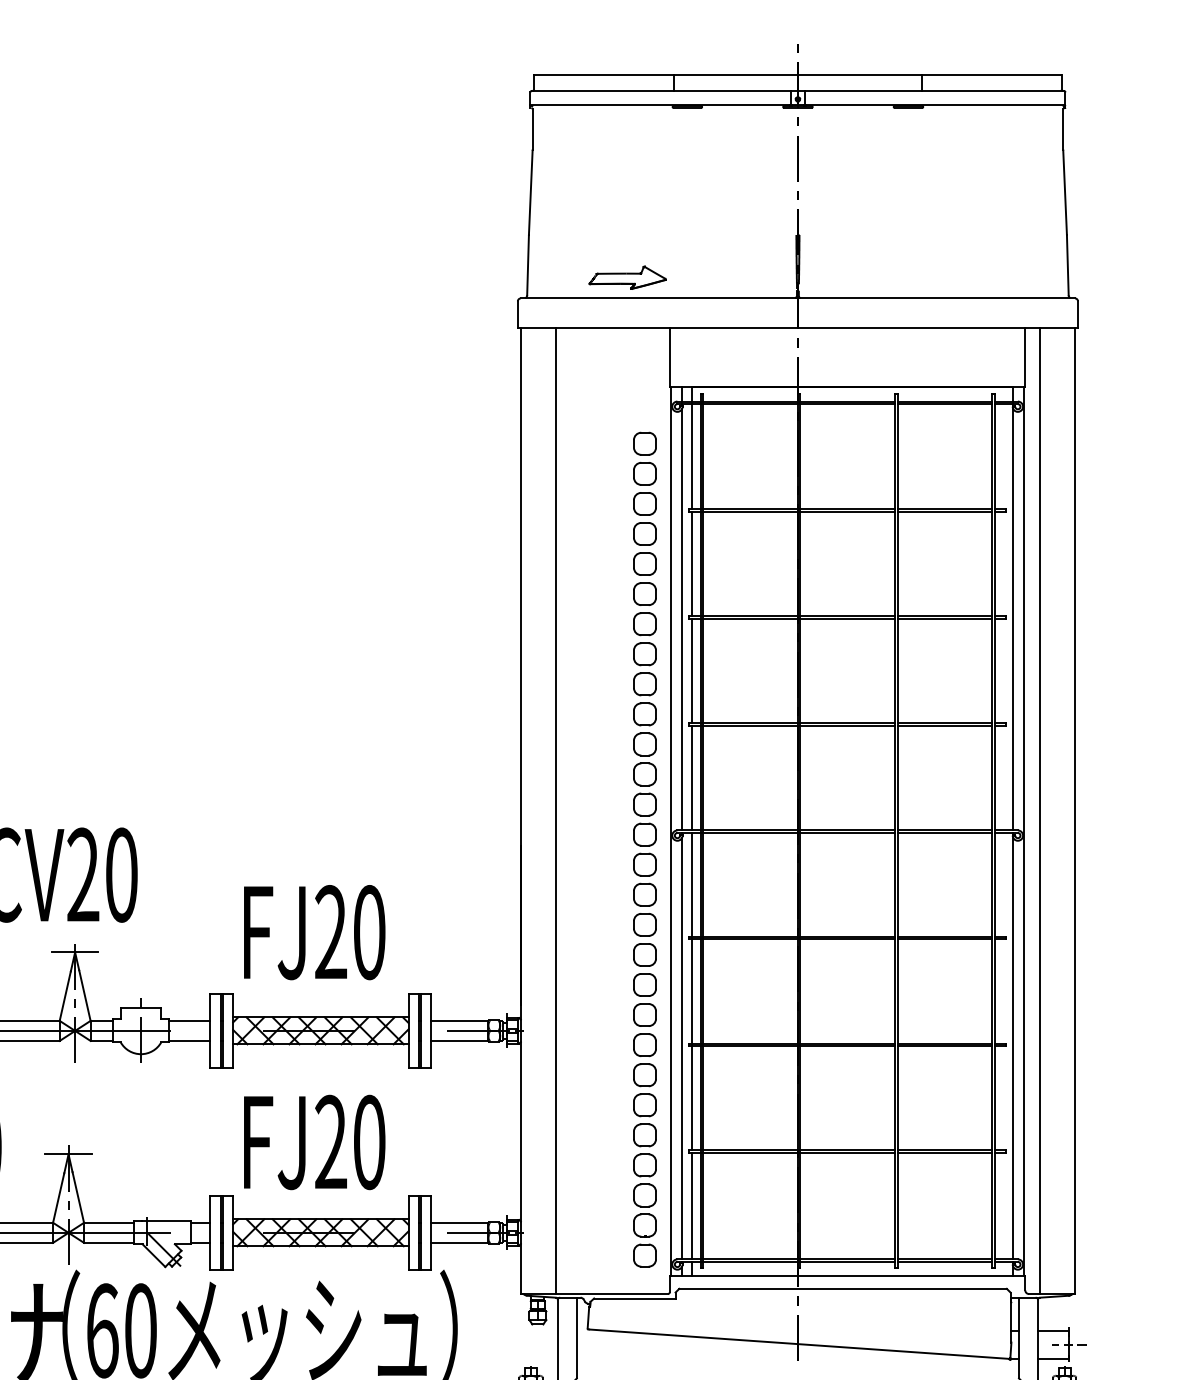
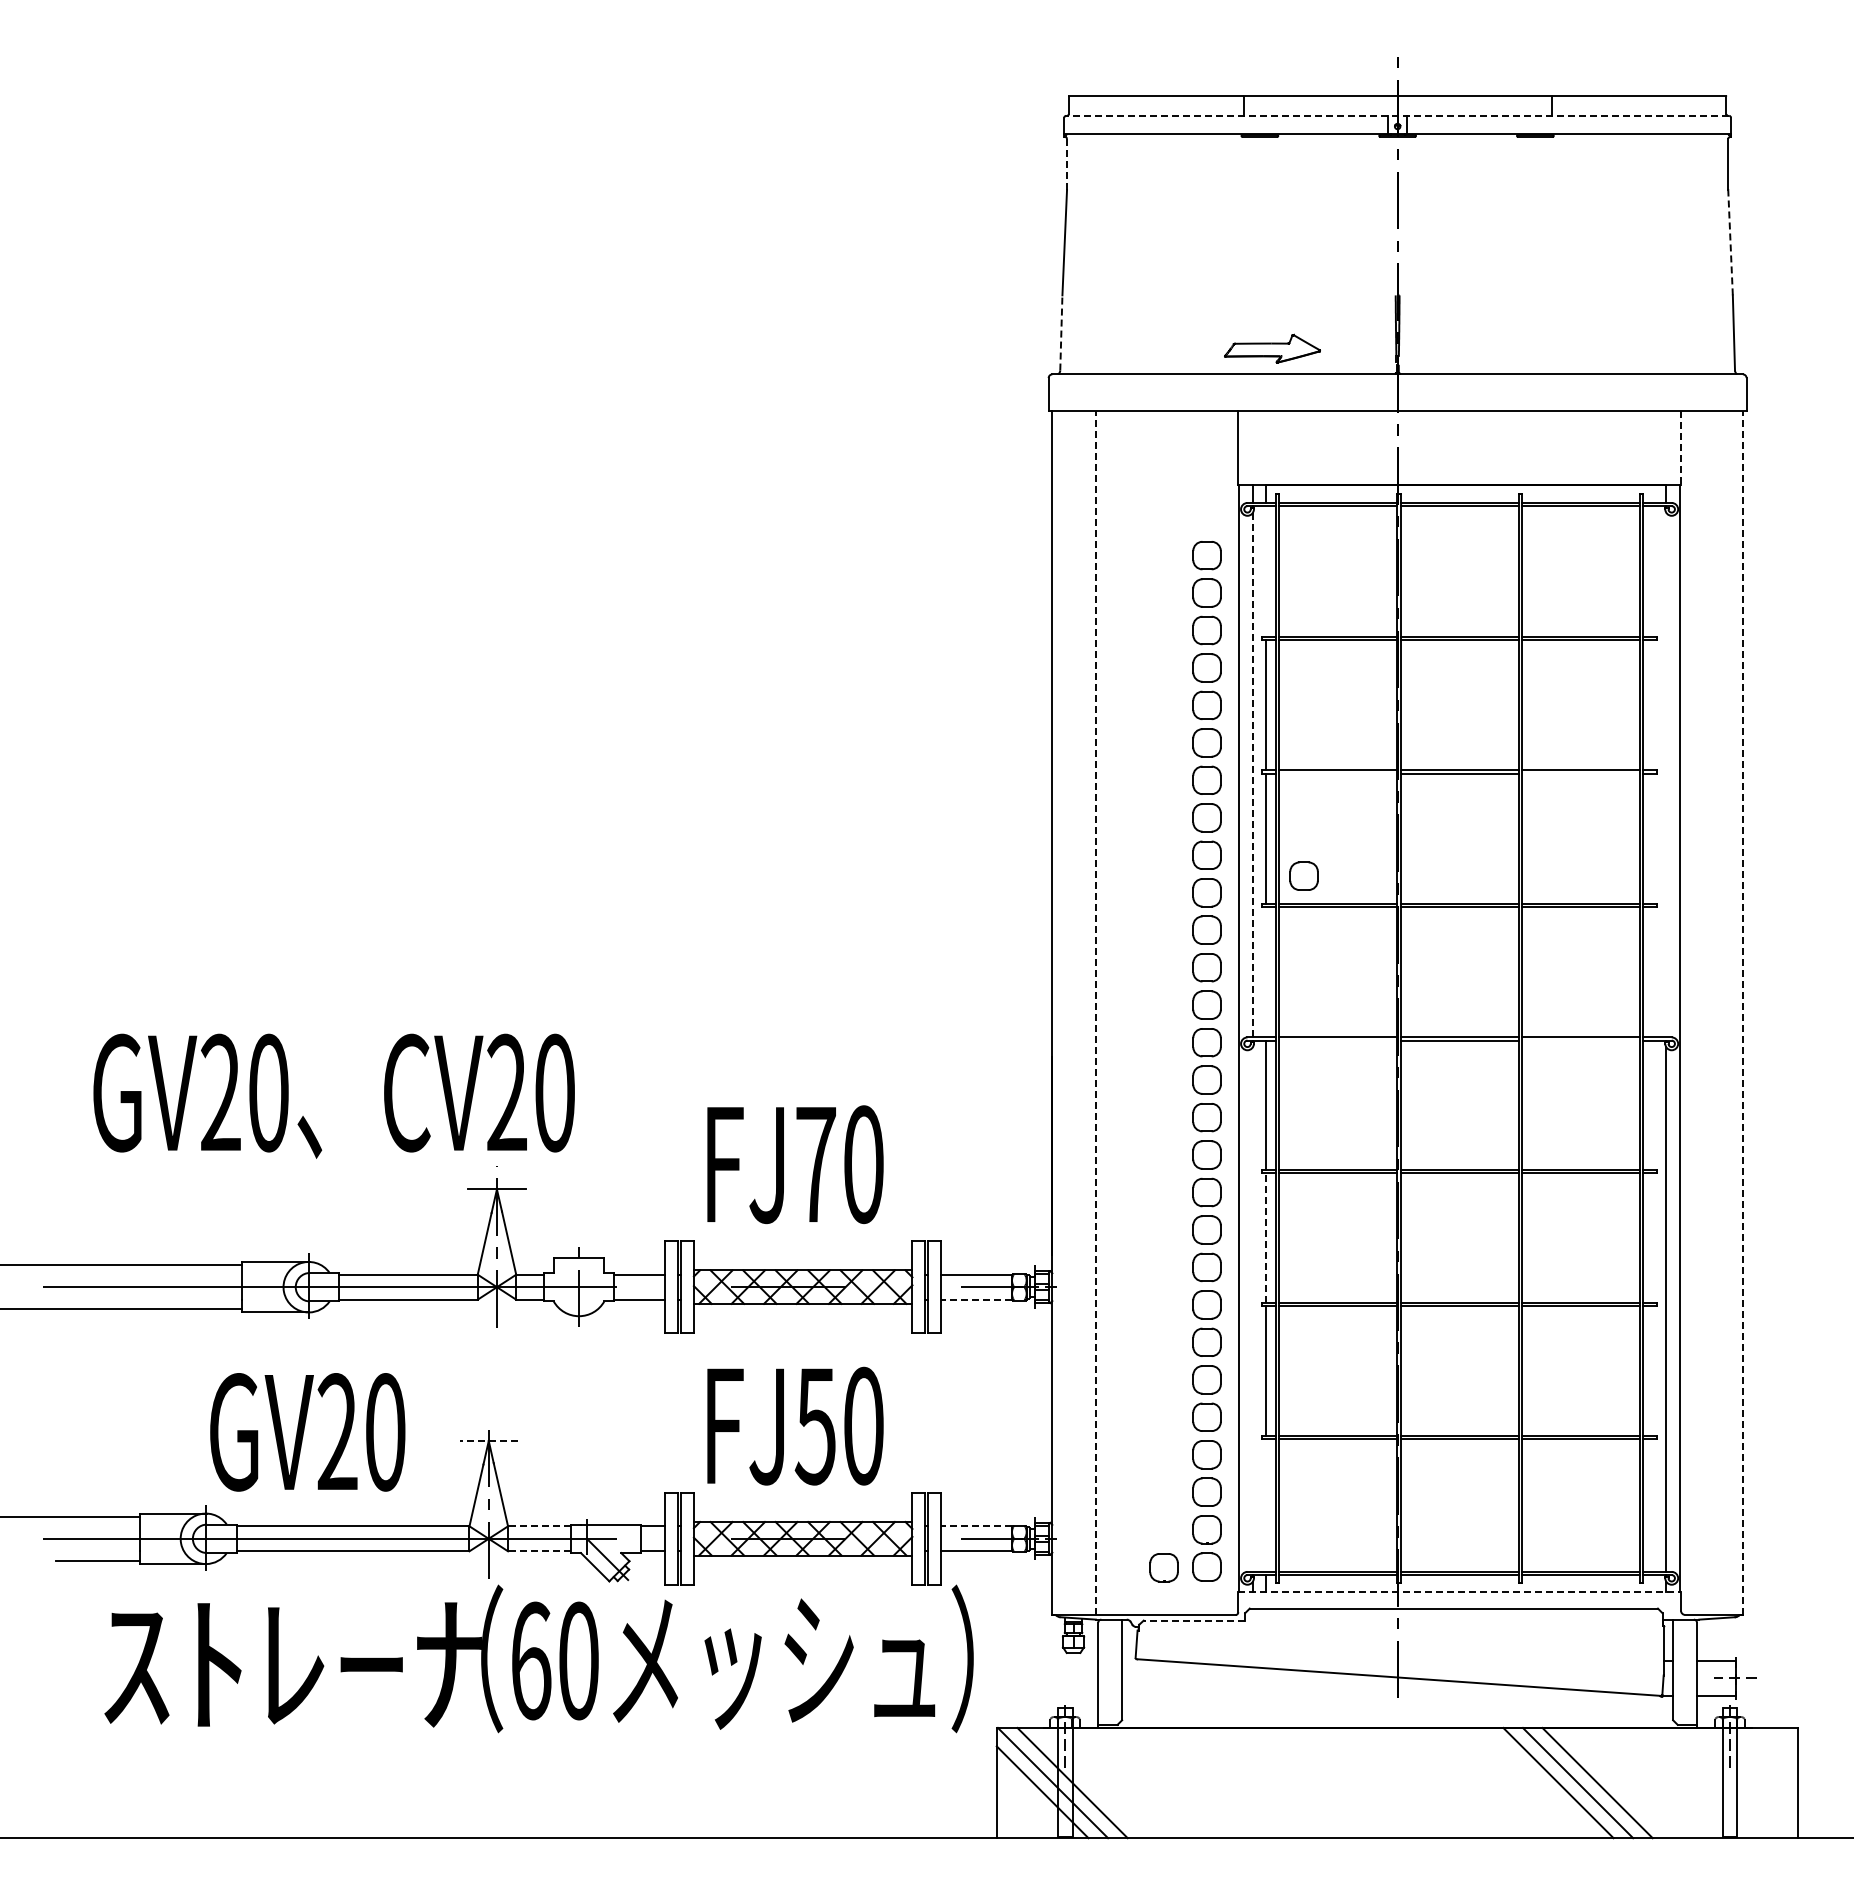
line: (797, 90) -> (1397, 115), solid -> dashed
line: (533, 129) -> (1067, 164), solid -> dashed
line: (1065, 192) -> (1730, 242), solid -> dashed
line: (528, 264) -> (1061, 332), solid -> dashed
part: (627, 277) -> (1272, 348), moved
line: (1024, 357) -> (1680, 447), solid -> dashed
line: (691, 456) -> (1265, 571), removed
line: (750, 618) -> (1338, 773), removed
line: (944, 618) -> (1580, 773), removed
line: (681, 619) -> (1252, 774), solid -> dashed
line: (1013, 619) -> (1666, 774), removed
part: (722, 700) -> (1303, 875), added
line: (691, 777) -> (1265, 971), removed
line: (555, 811) -> (1095, 1013), solid -> dashed
line: (1040, 811) -> (1699, 1013), removed
line: (1074, 811) -> (1742, 1013), solid -> dashed
line: (750, 832) -> (1338, 1040), removed
line: (944, 832) -> (1580, 1040), removed
text: (330, 931) -> (815, 1163), FJ20 -> FJ70
line: (691, 991) -> (1265, 1238), solid -> dashed
line: (459, 1040) -> (976, 1299), solid -> dashed
line: (681, 1048) -> (1252, 1309), removed
text: (329, 1141) -> (814, 1425), FJ20 -> FJ50
line: (68, 1154) -> (488, 1441), solid -> dashed
line: (691, 1206) -> (1265, 1505), removed
line: (108, 1222) -> (538, 1526), solid -> dashed
line: (459, 1222) -> (976, 1526), solid -> dashed
line: (108, 1243) -> (538, 1551), solid -> dashed
part: (610, 1255) -> (1163, 1567), added
line: (848, 1275) -> (1460, 1592), solid -> dashed
line: (634, 1298) -> (1194, 1620), solid -> dashed

